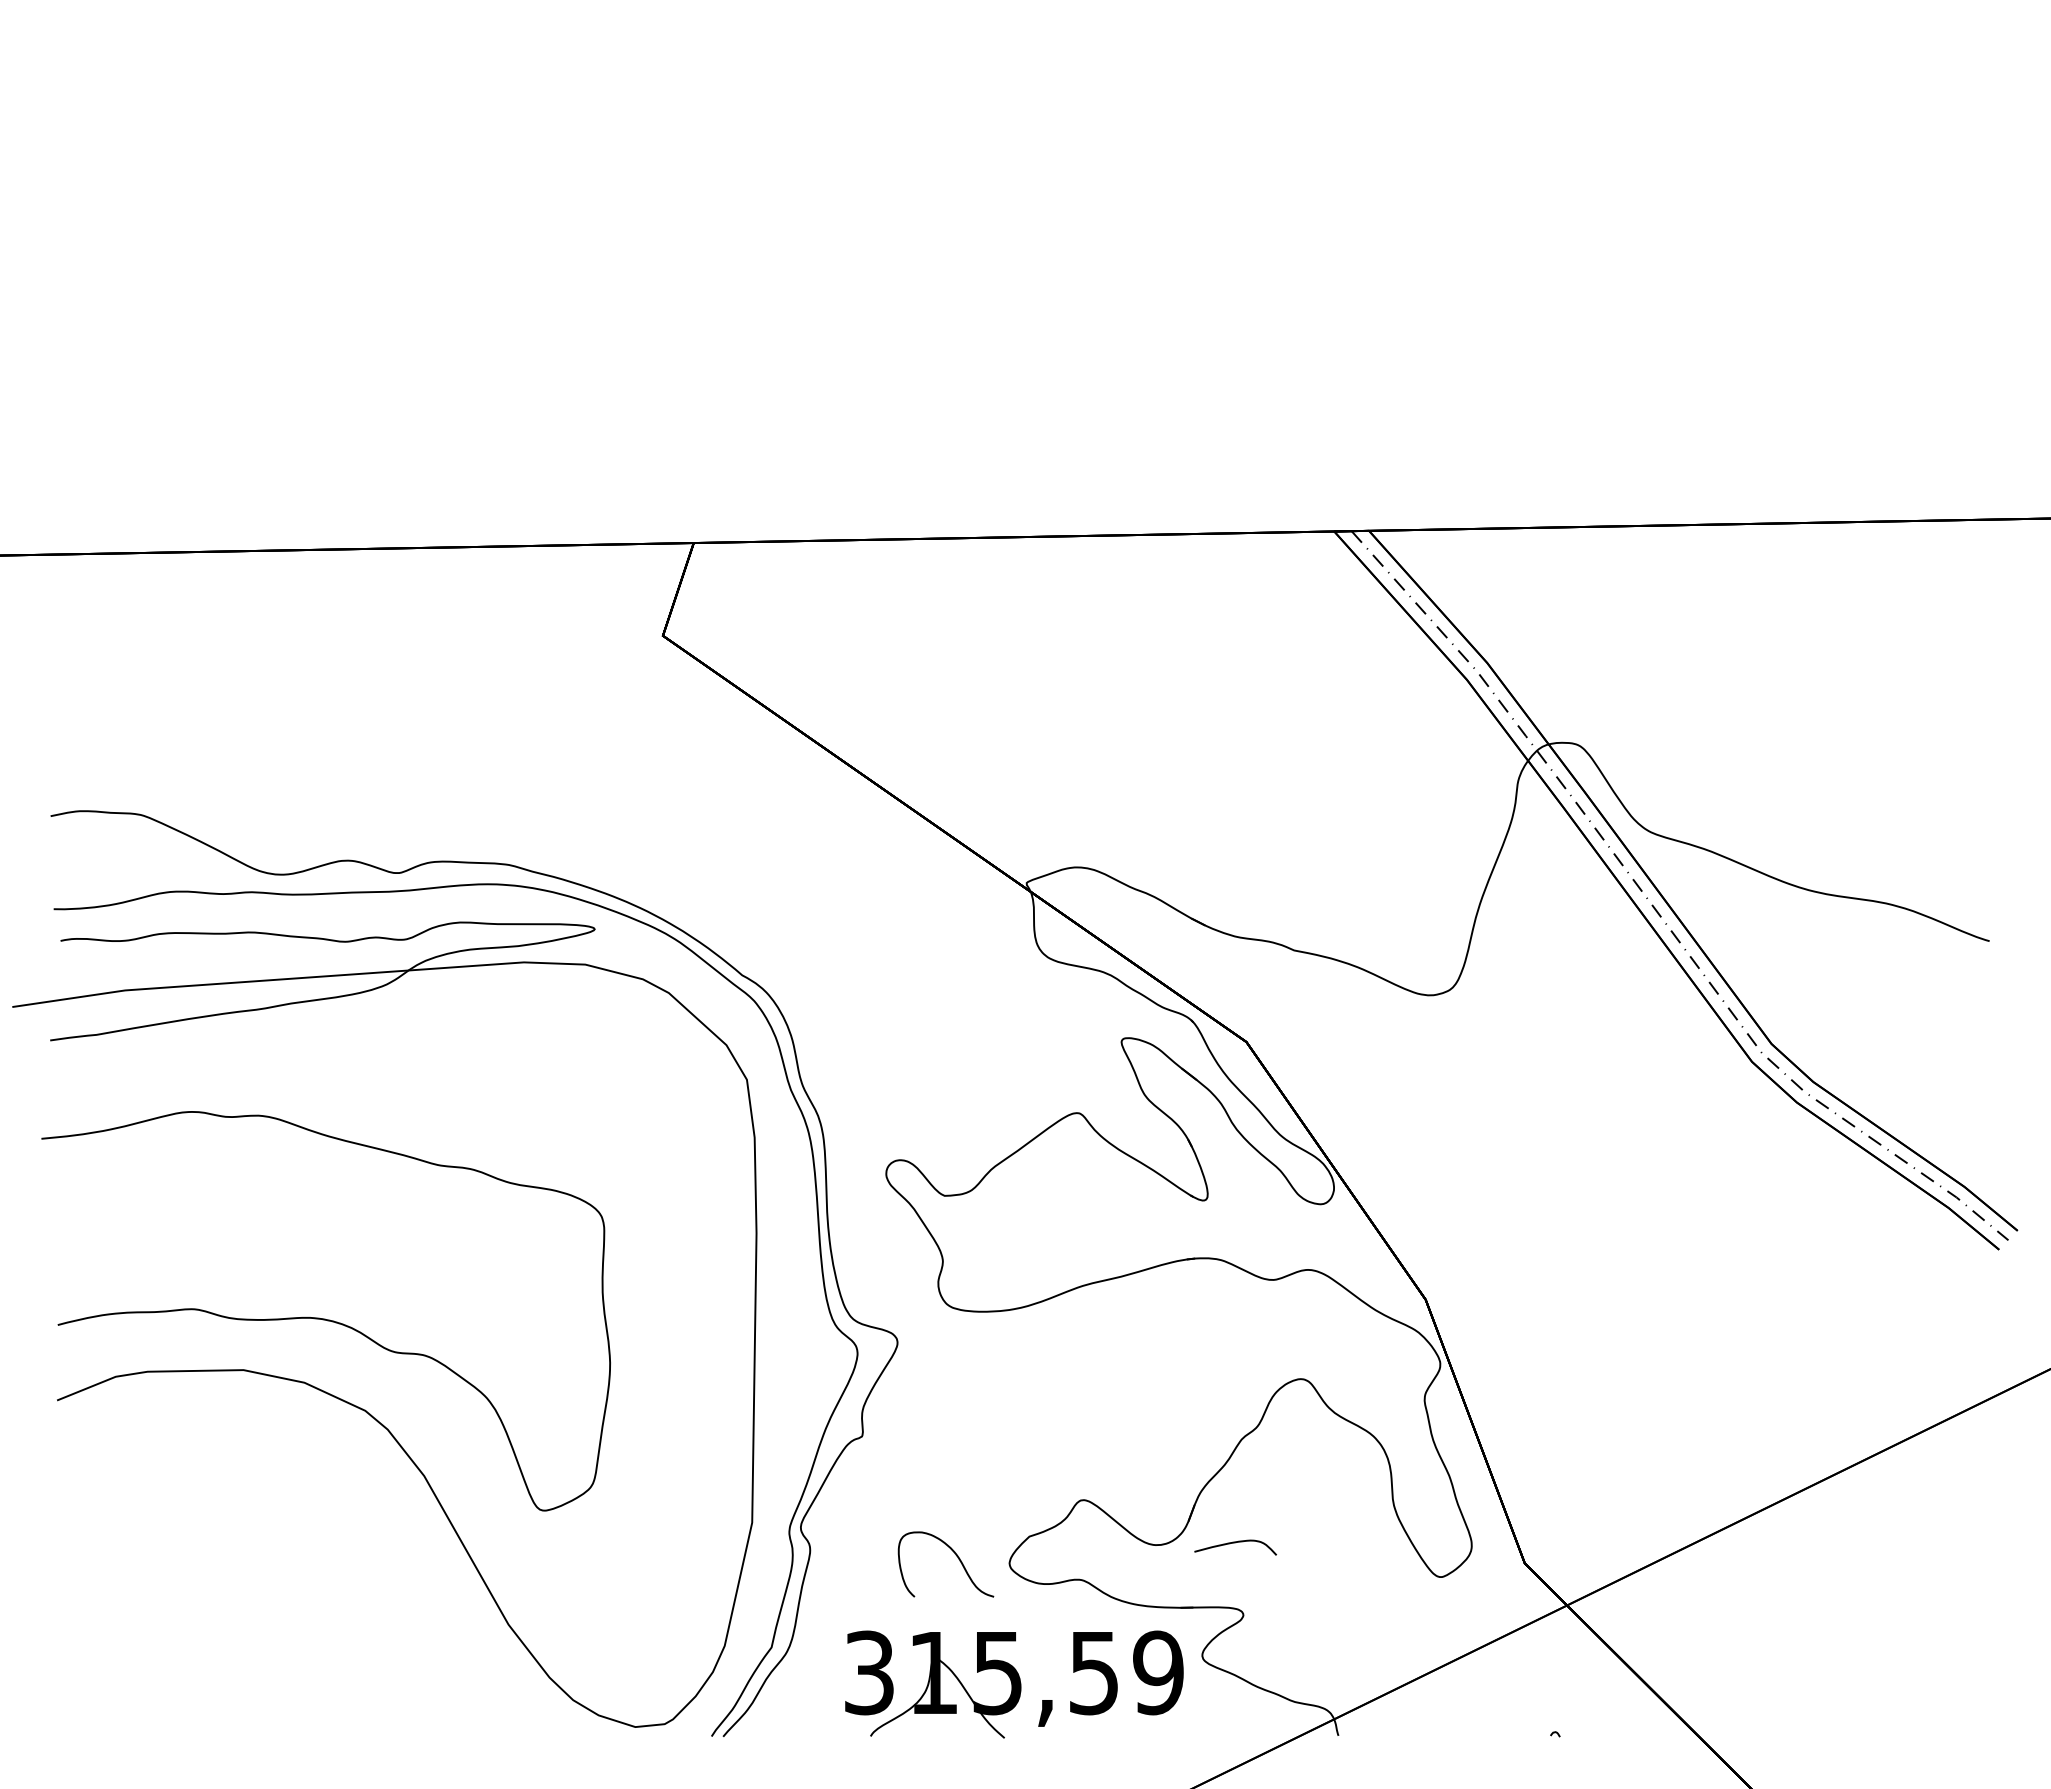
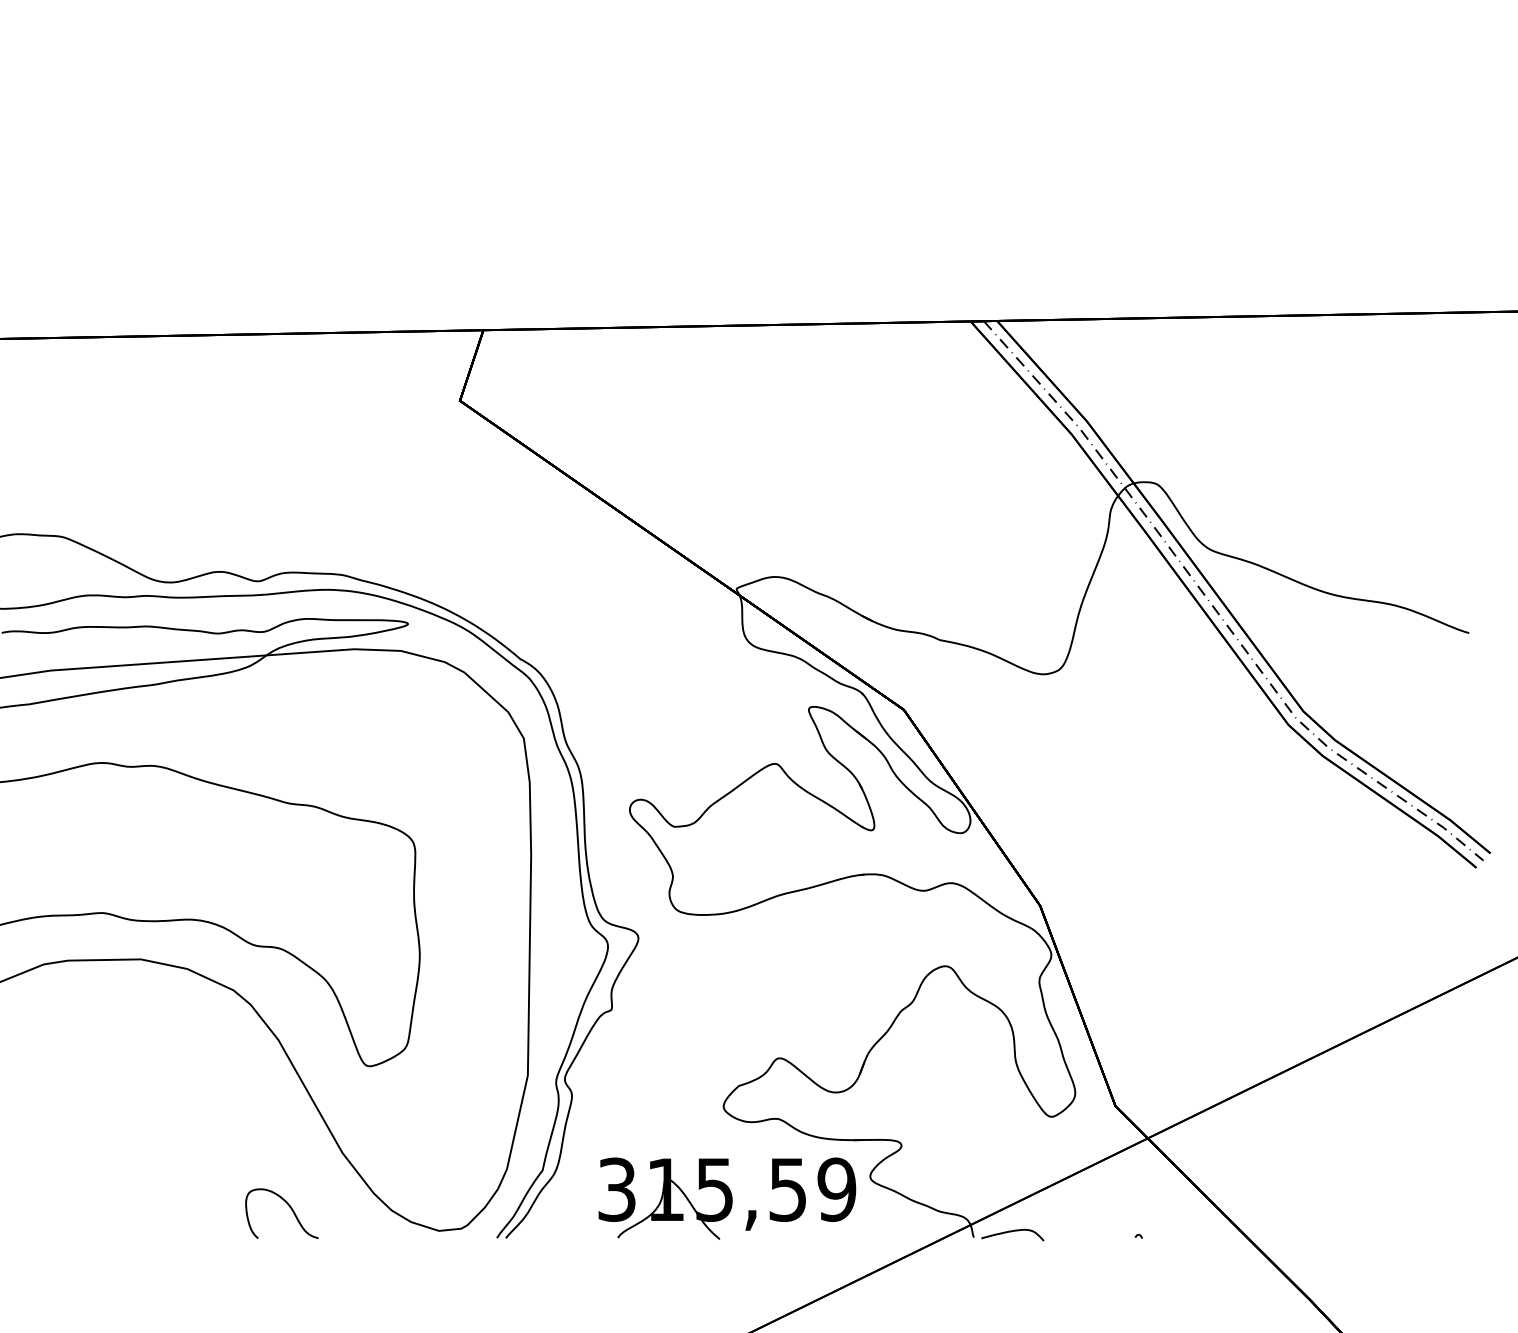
curve: (1235, 1543) -> (1012, 1232), moved
curve: (955, 1555) -> (289, 1206), moved

